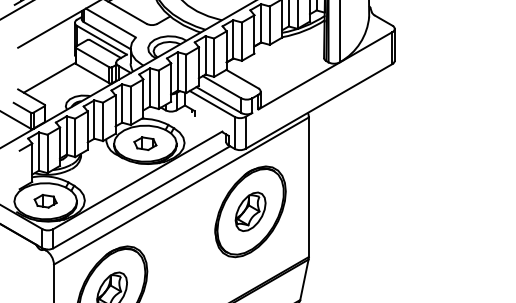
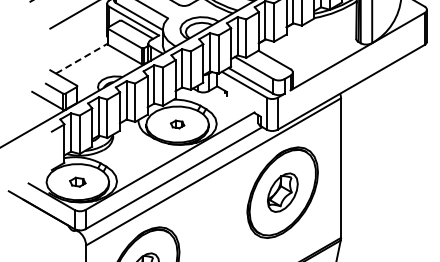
line: (49, 77) -> (81, 58), solid -> dashed
part: (145, 143) -> (177, 124), size x0.6
part: (45, 201) -> (77, 182), size x0.7

